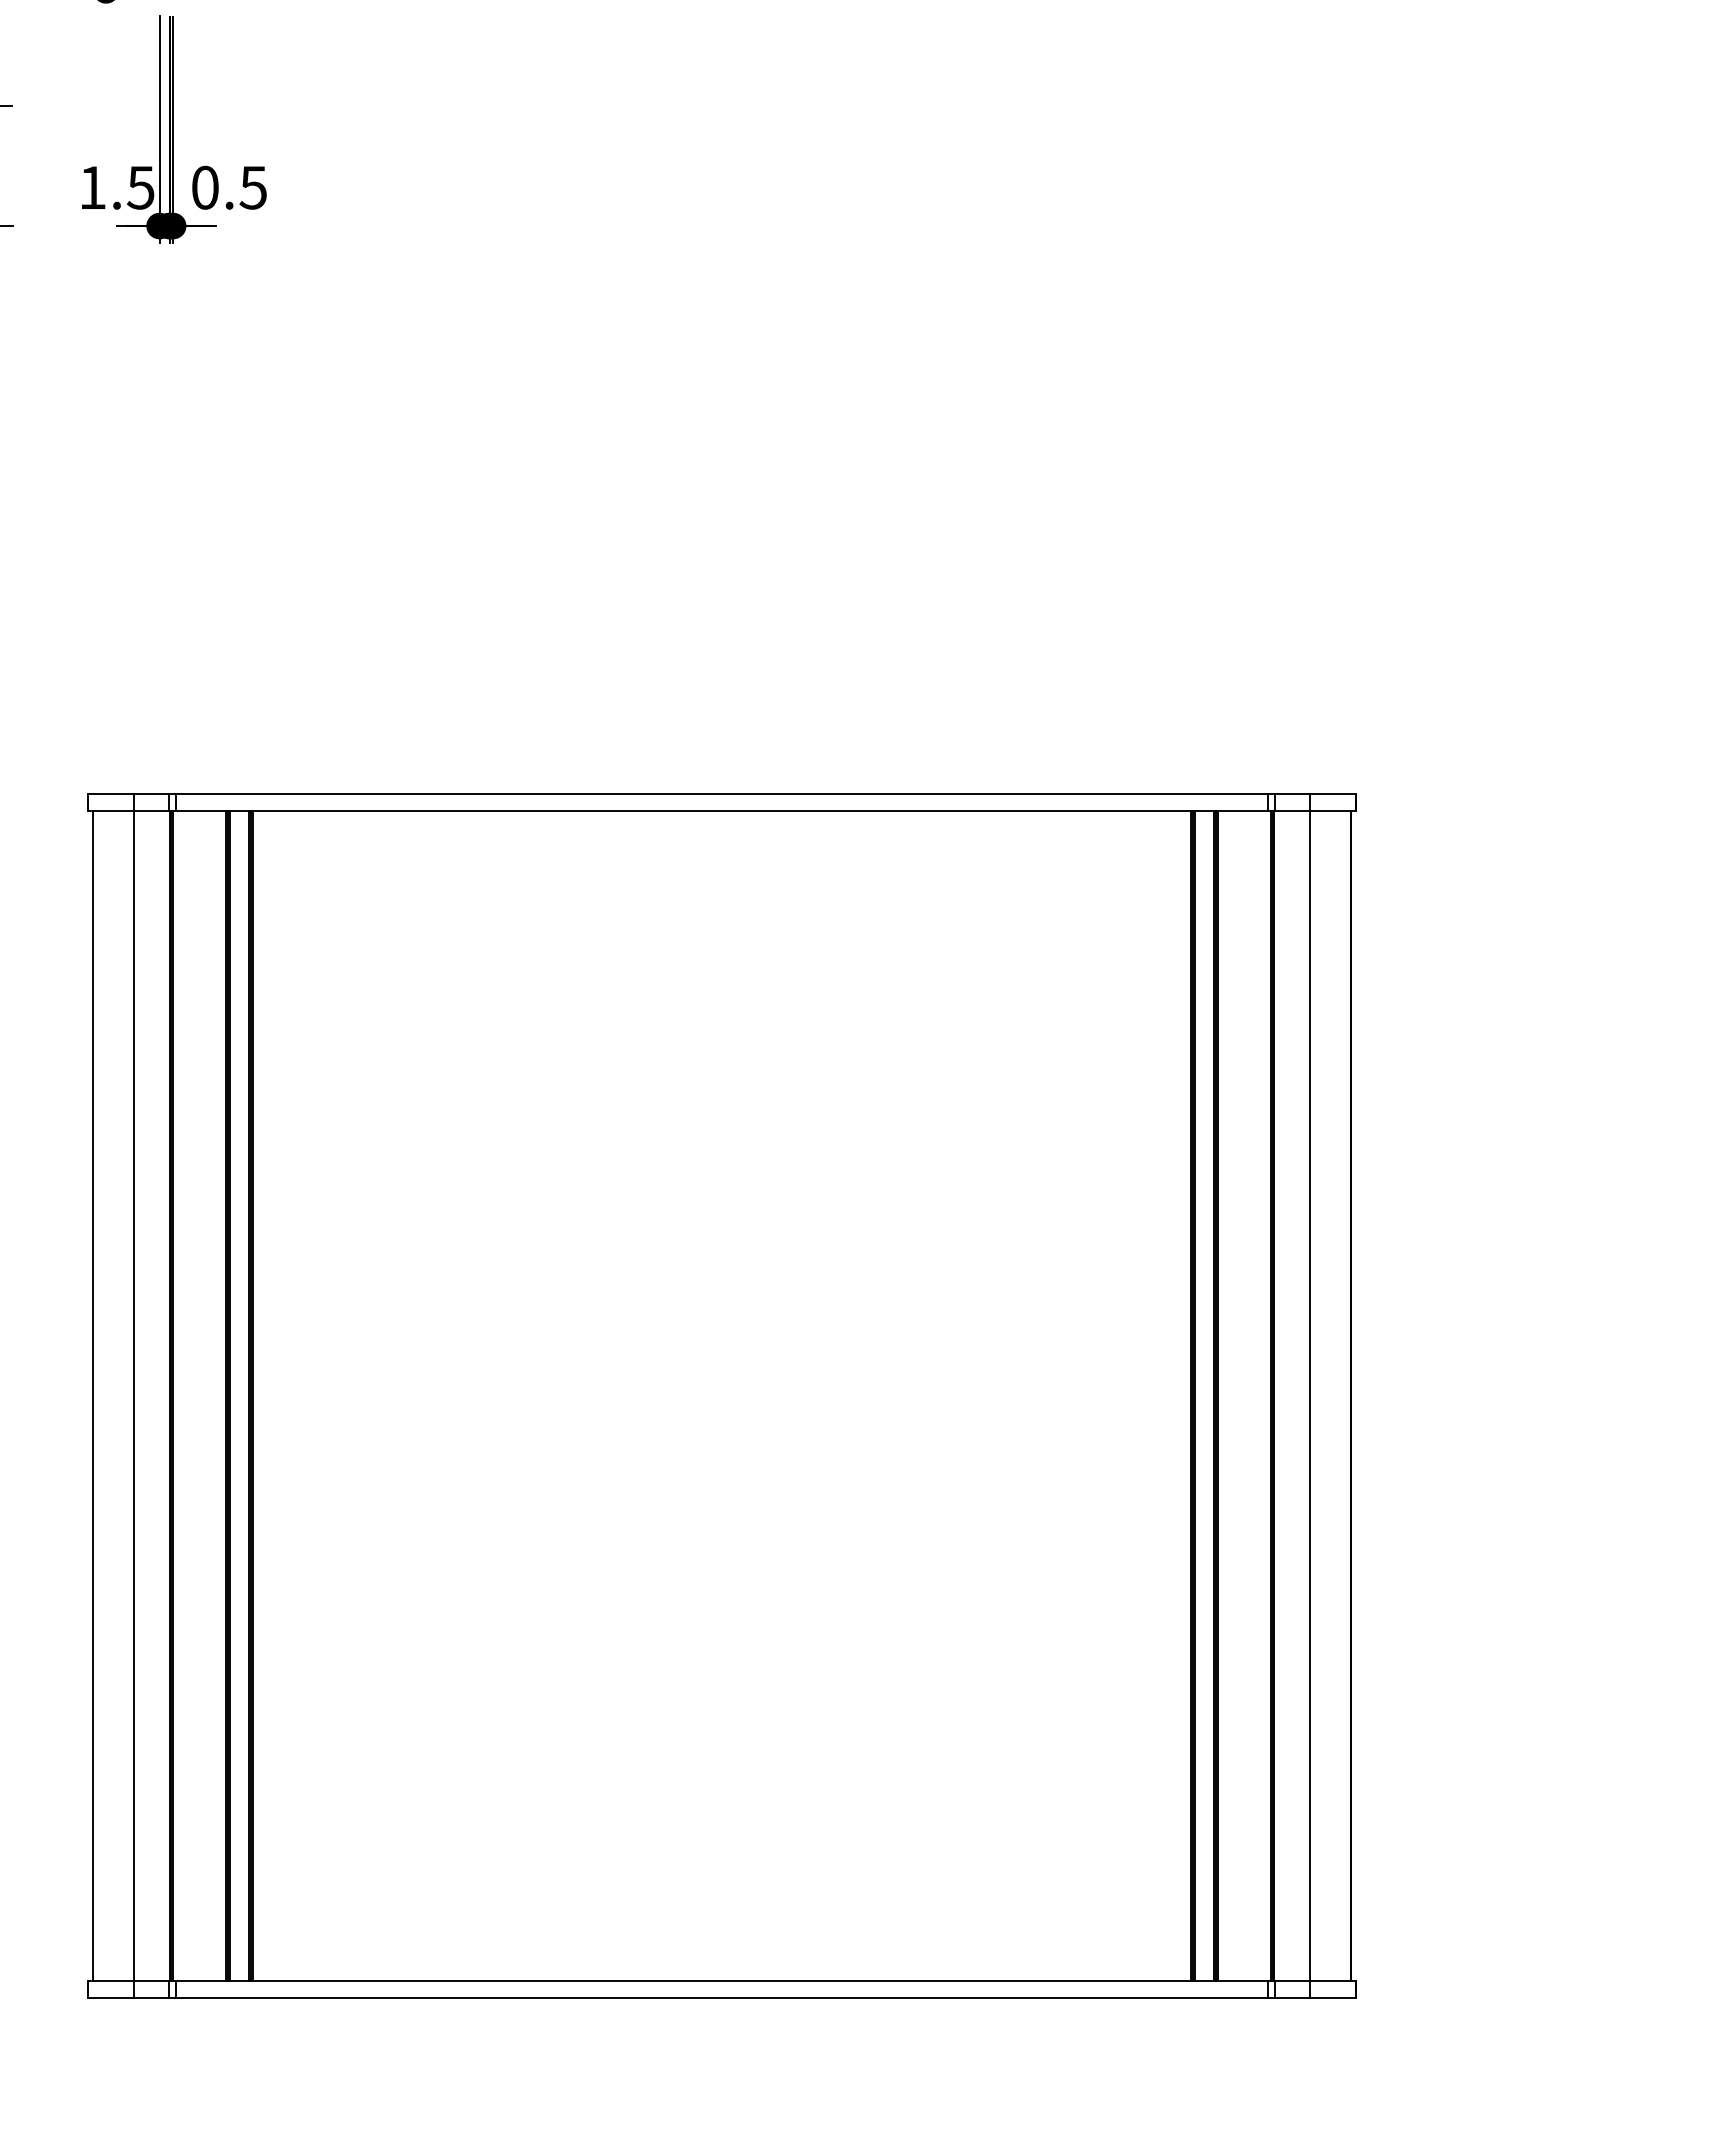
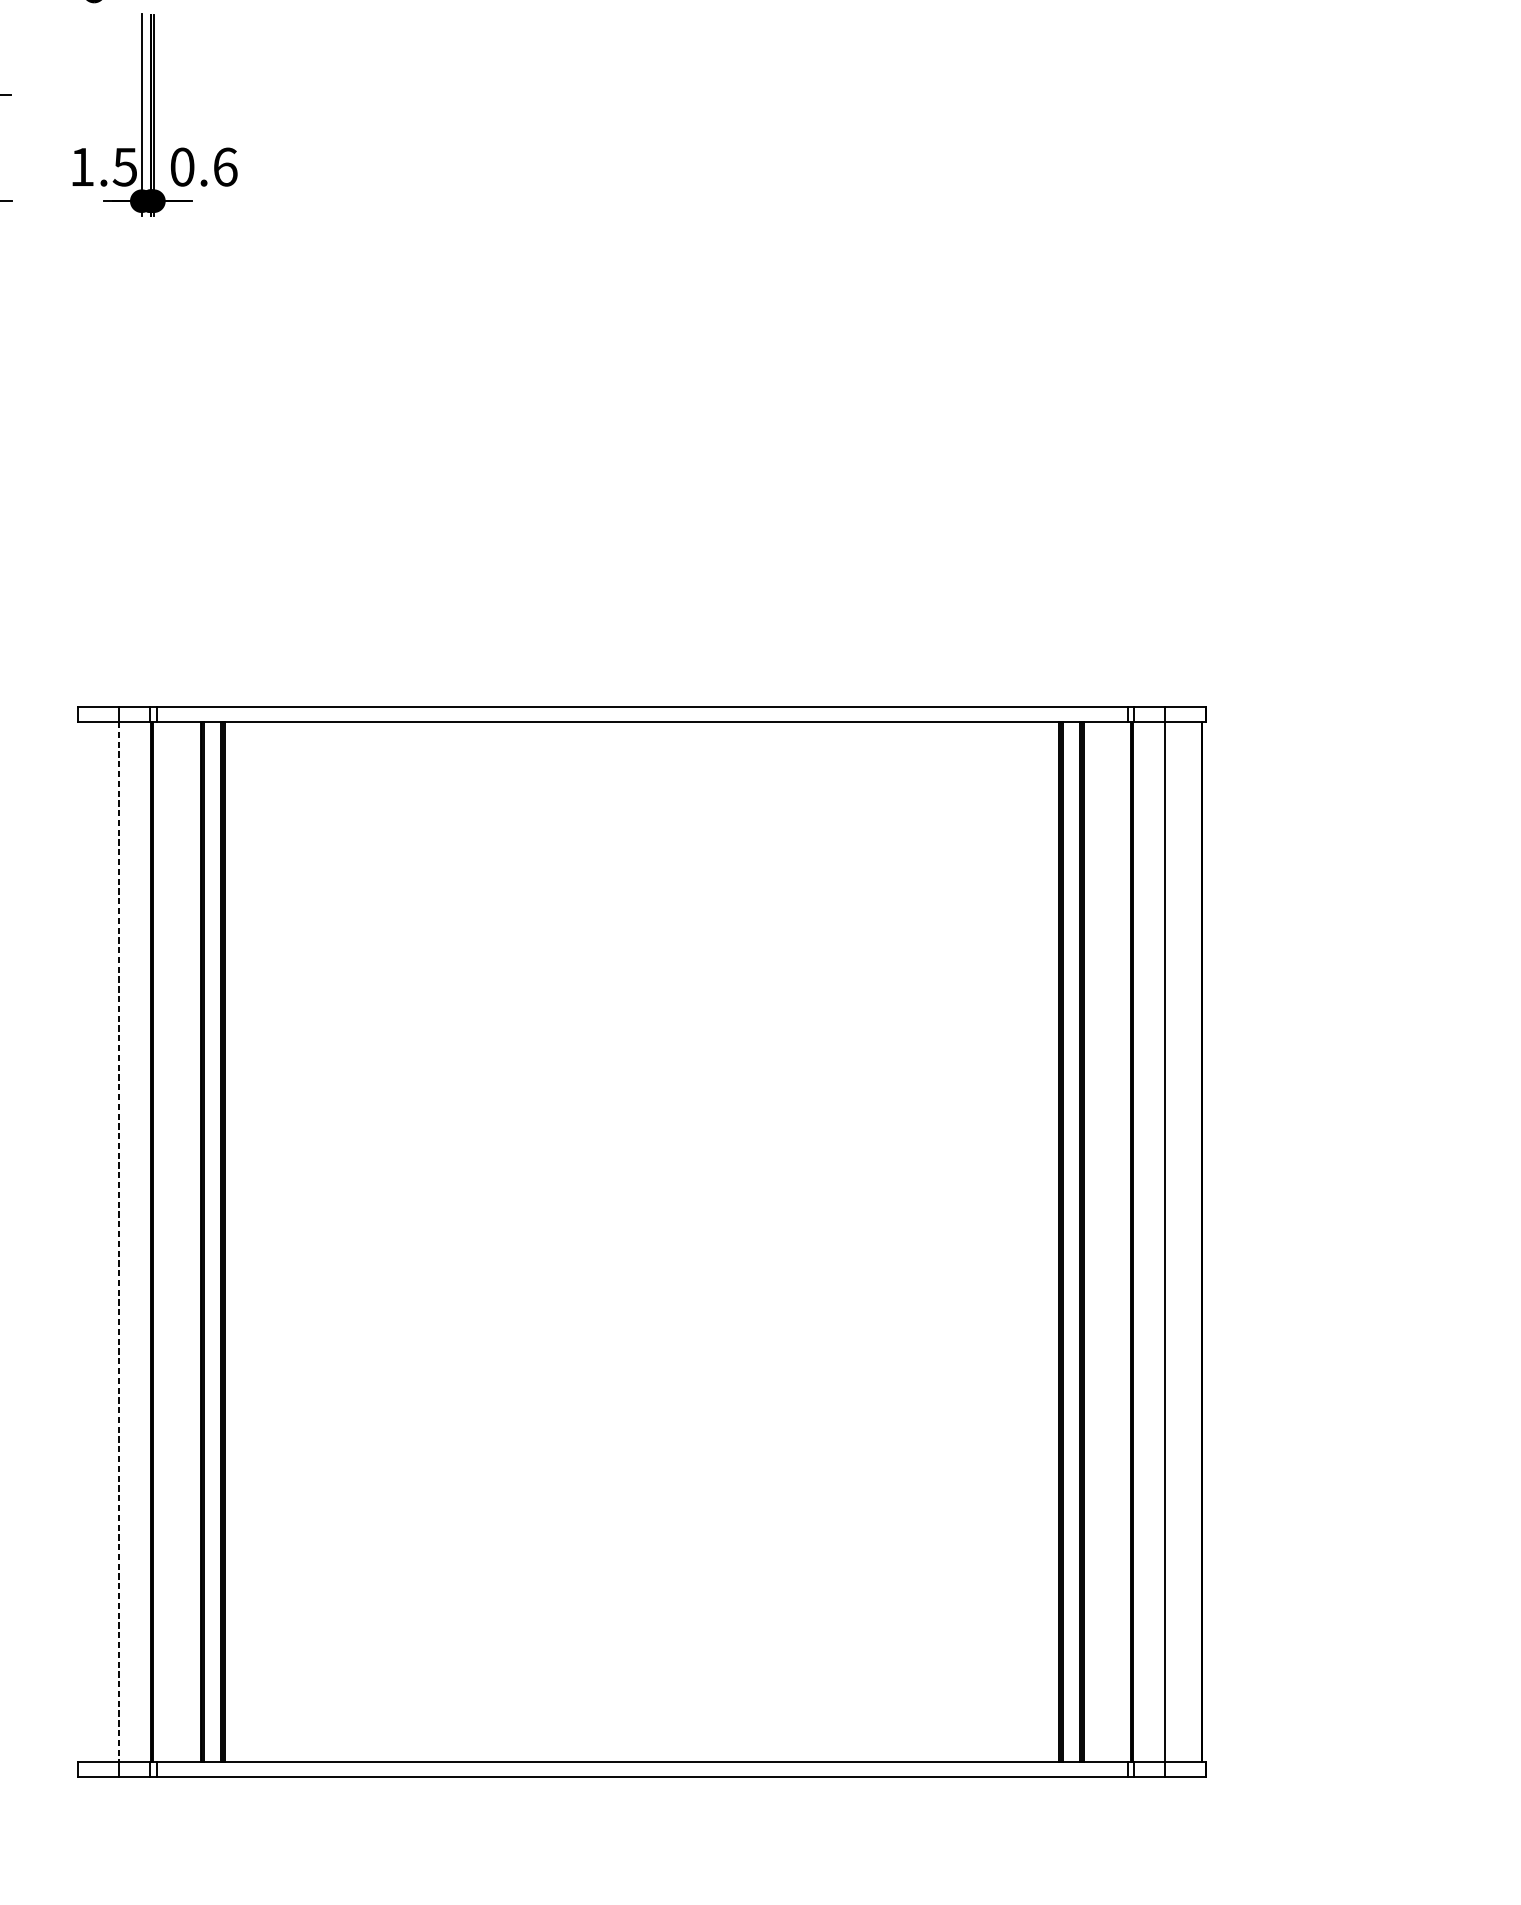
text: (253, 187) -> (225, 166), 0.5 -> 0.6
line: (93, 1395) -> (82, 1241), removed
line: (133, 1396) -> (118, 1242), solid -> dashed

